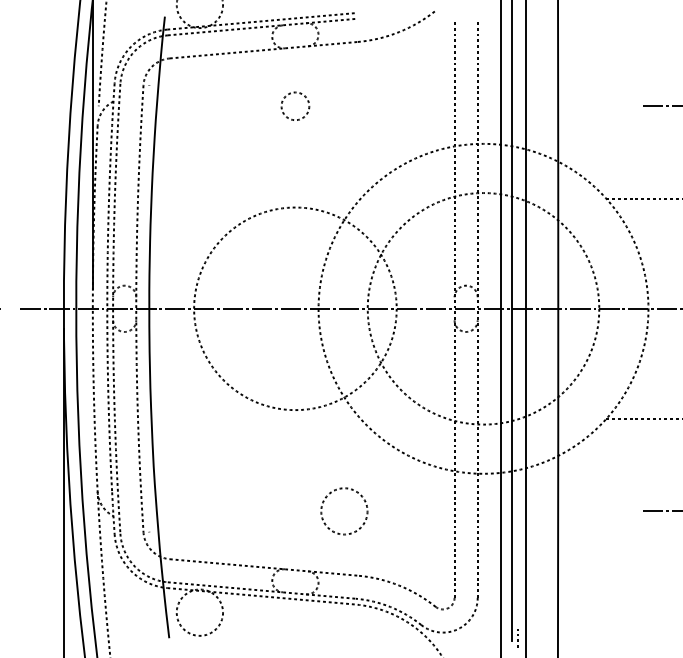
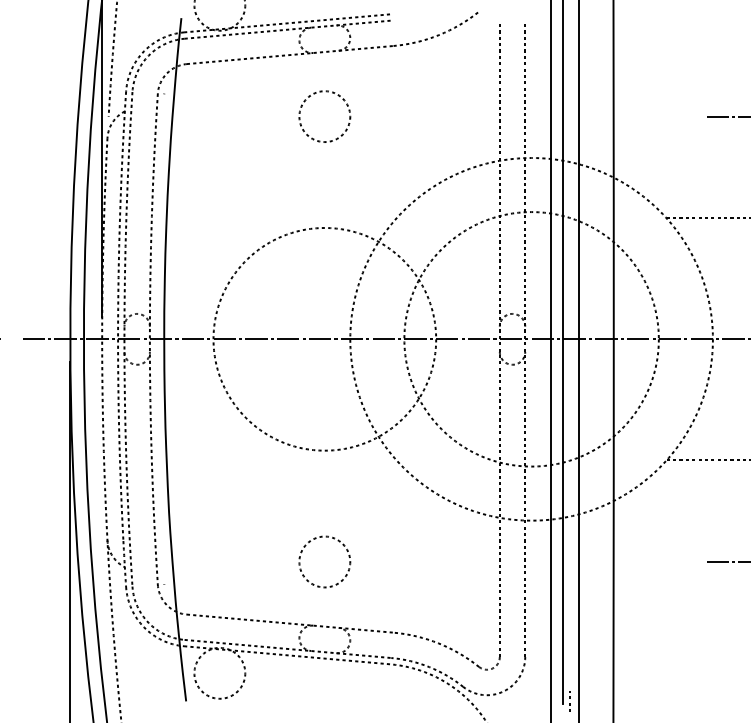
circle: (295, 106) -> (324, 116), size x1.67
circle: (344, 511) -> (324, 562), moved

